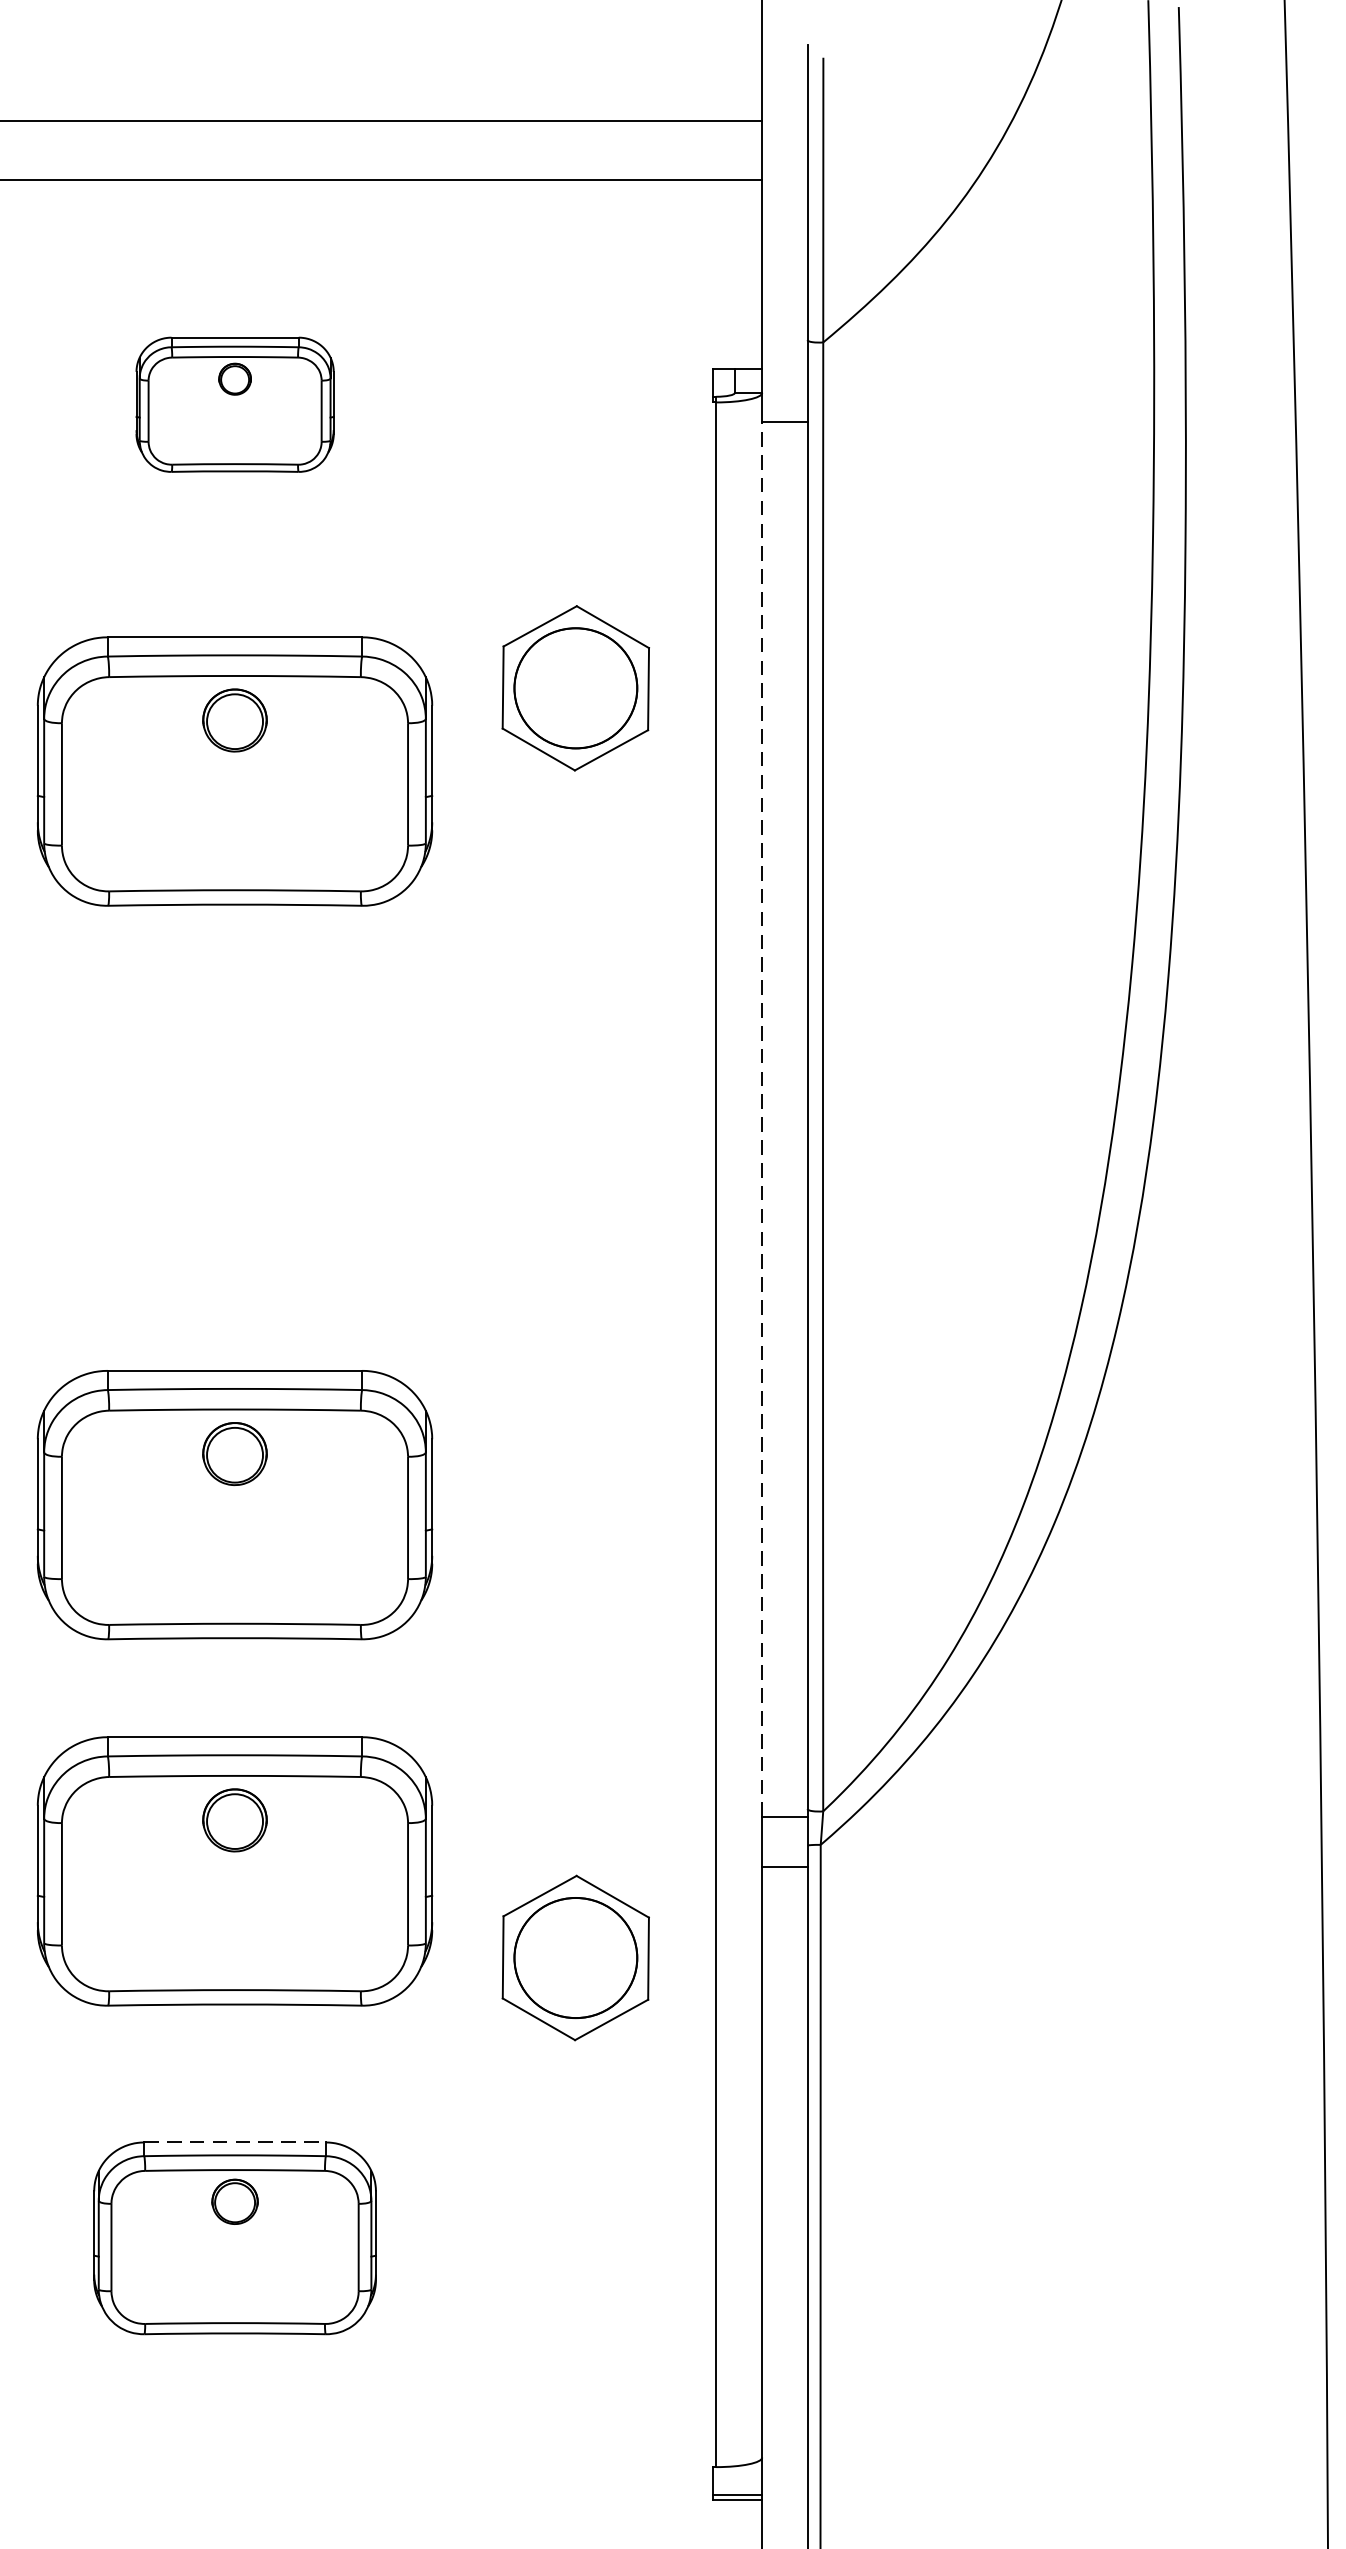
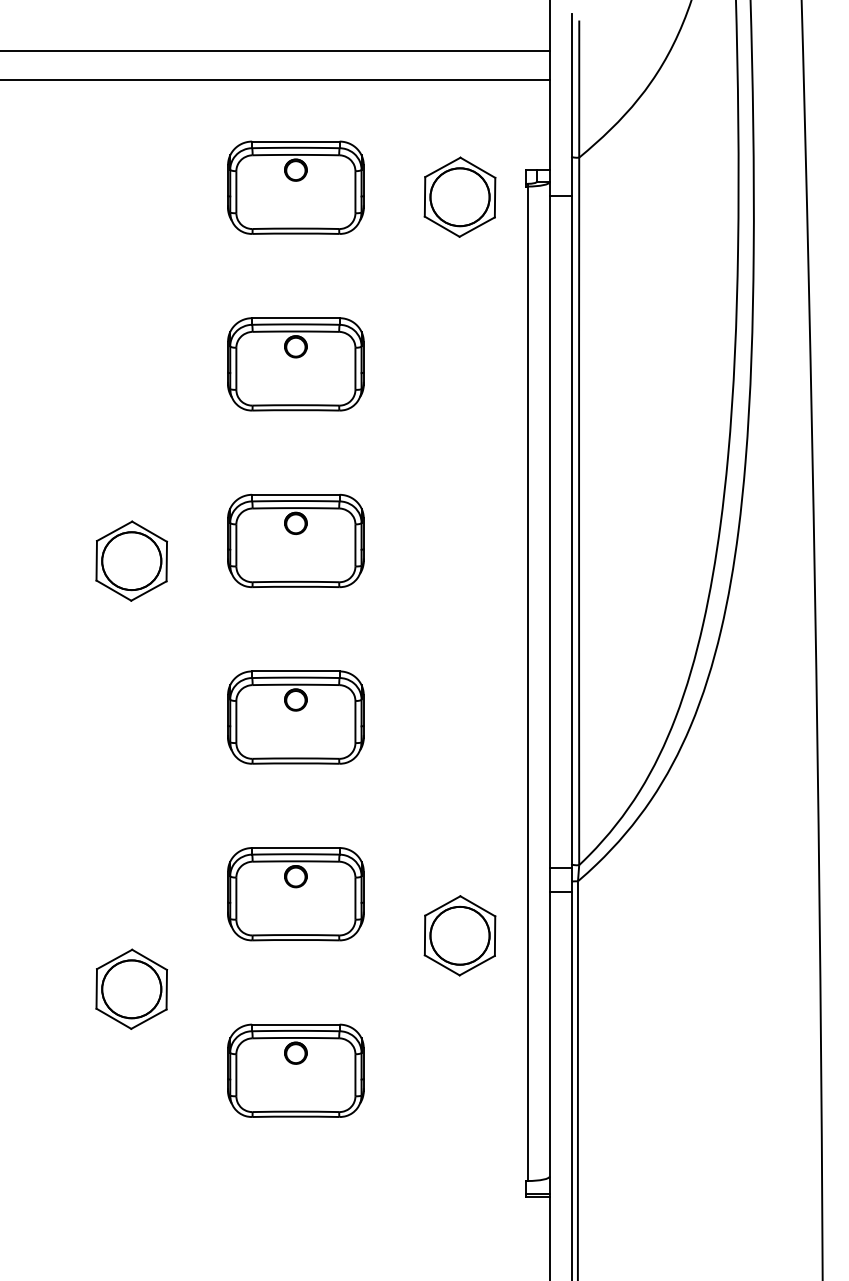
part: (234, 404) -> (295, 187), size x1.43
part: (574, 686) -> (459, 196), moved
part: (234, 771) -> (295, 364), size x0.71
line: (761, 1120) -> (549, 532), dashed -> solid
part: (234, 1137) -> (295, 540), added
part: (234, 1504) -> (295, 717), size x0.71
part: (234, 1872) -> (295, 894), size x0.71
line: (234, 2142) -> (295, 1024), dashed -> solid

